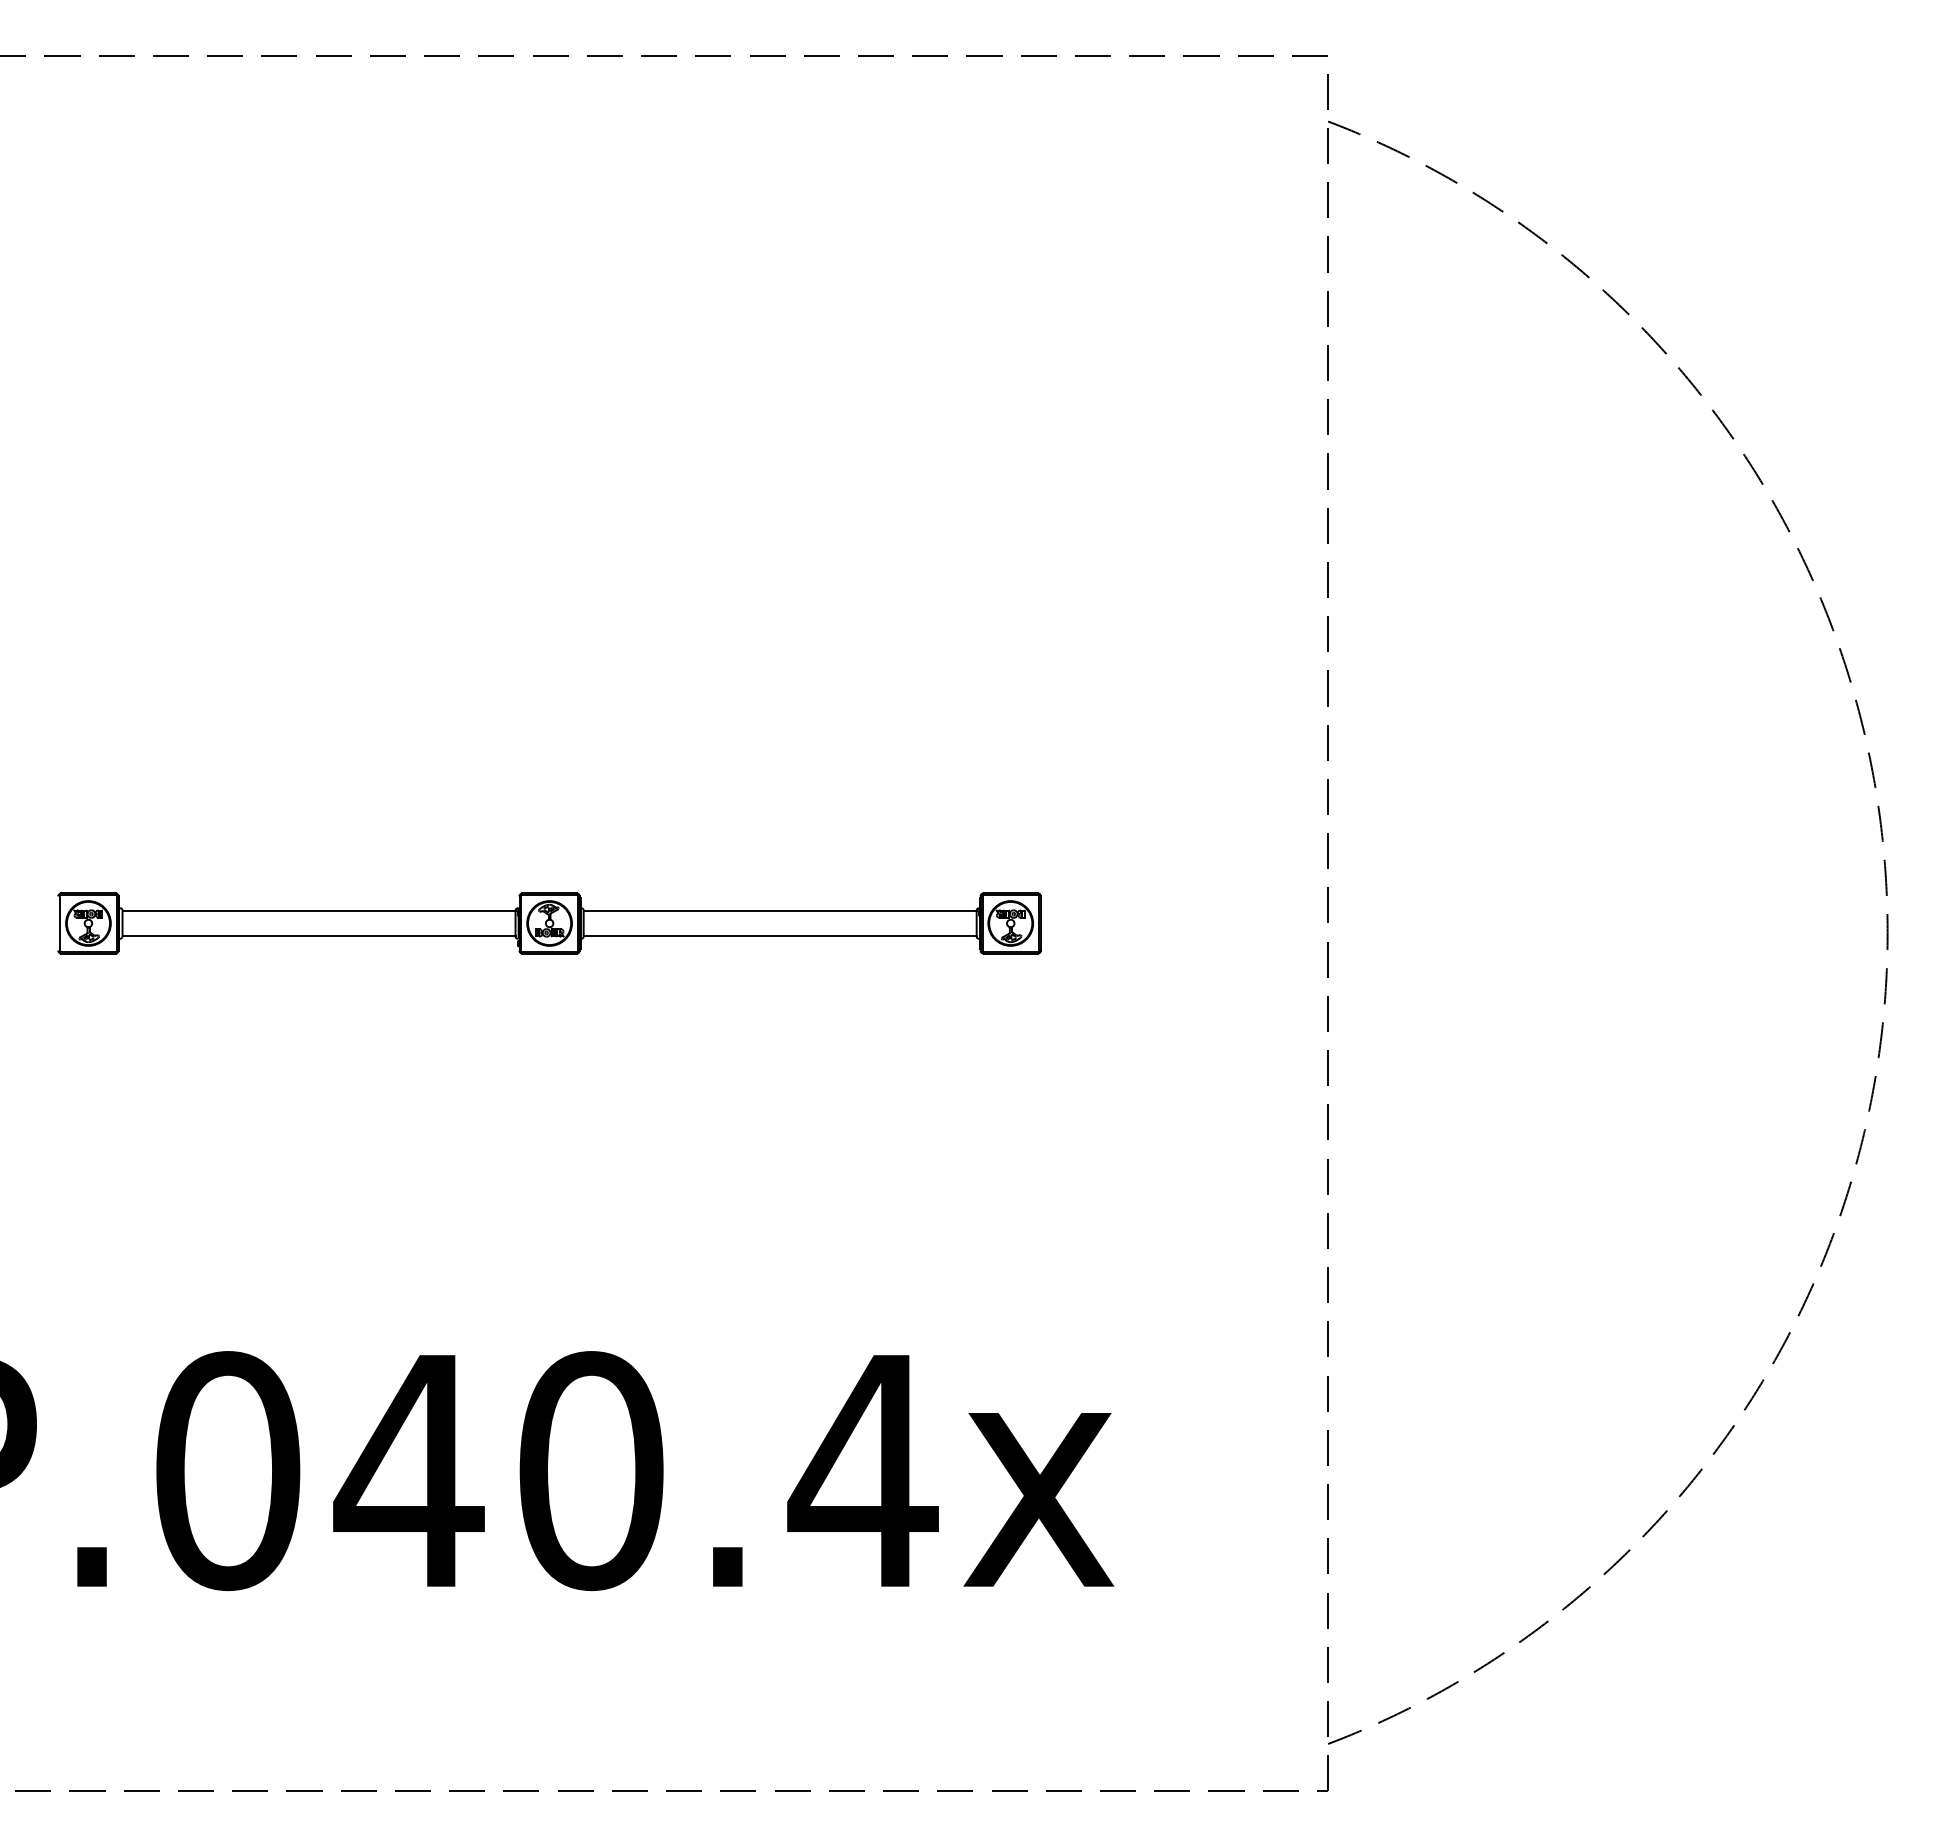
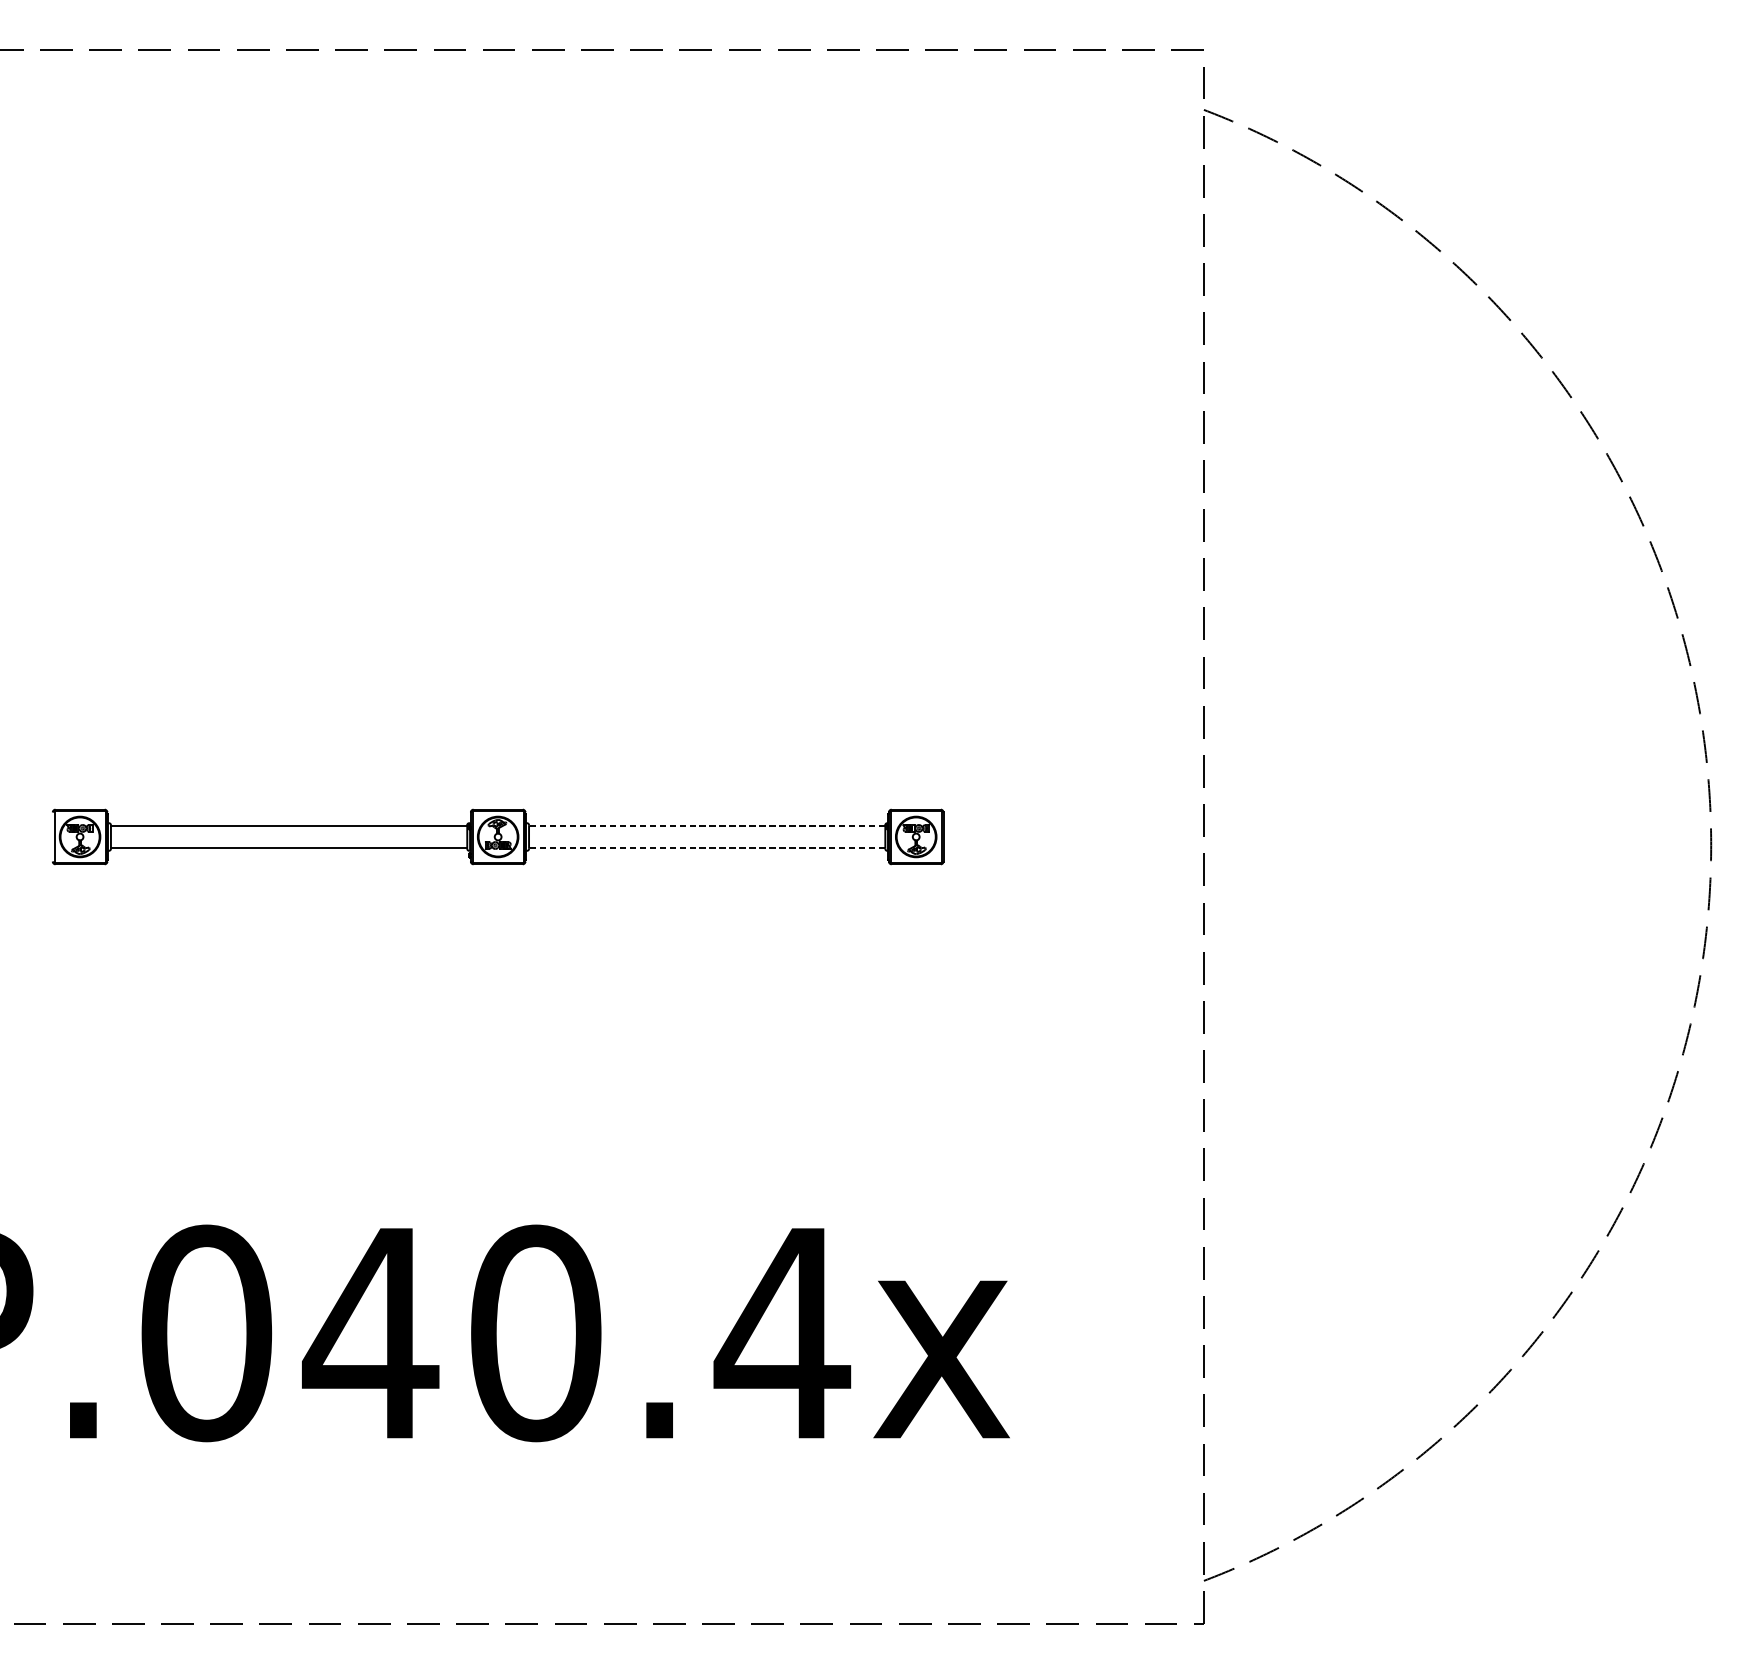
line: (779, 911) -> (706, 826), solid -> dashed
line: (779, 935) -> (706, 847), solid -> dashed

